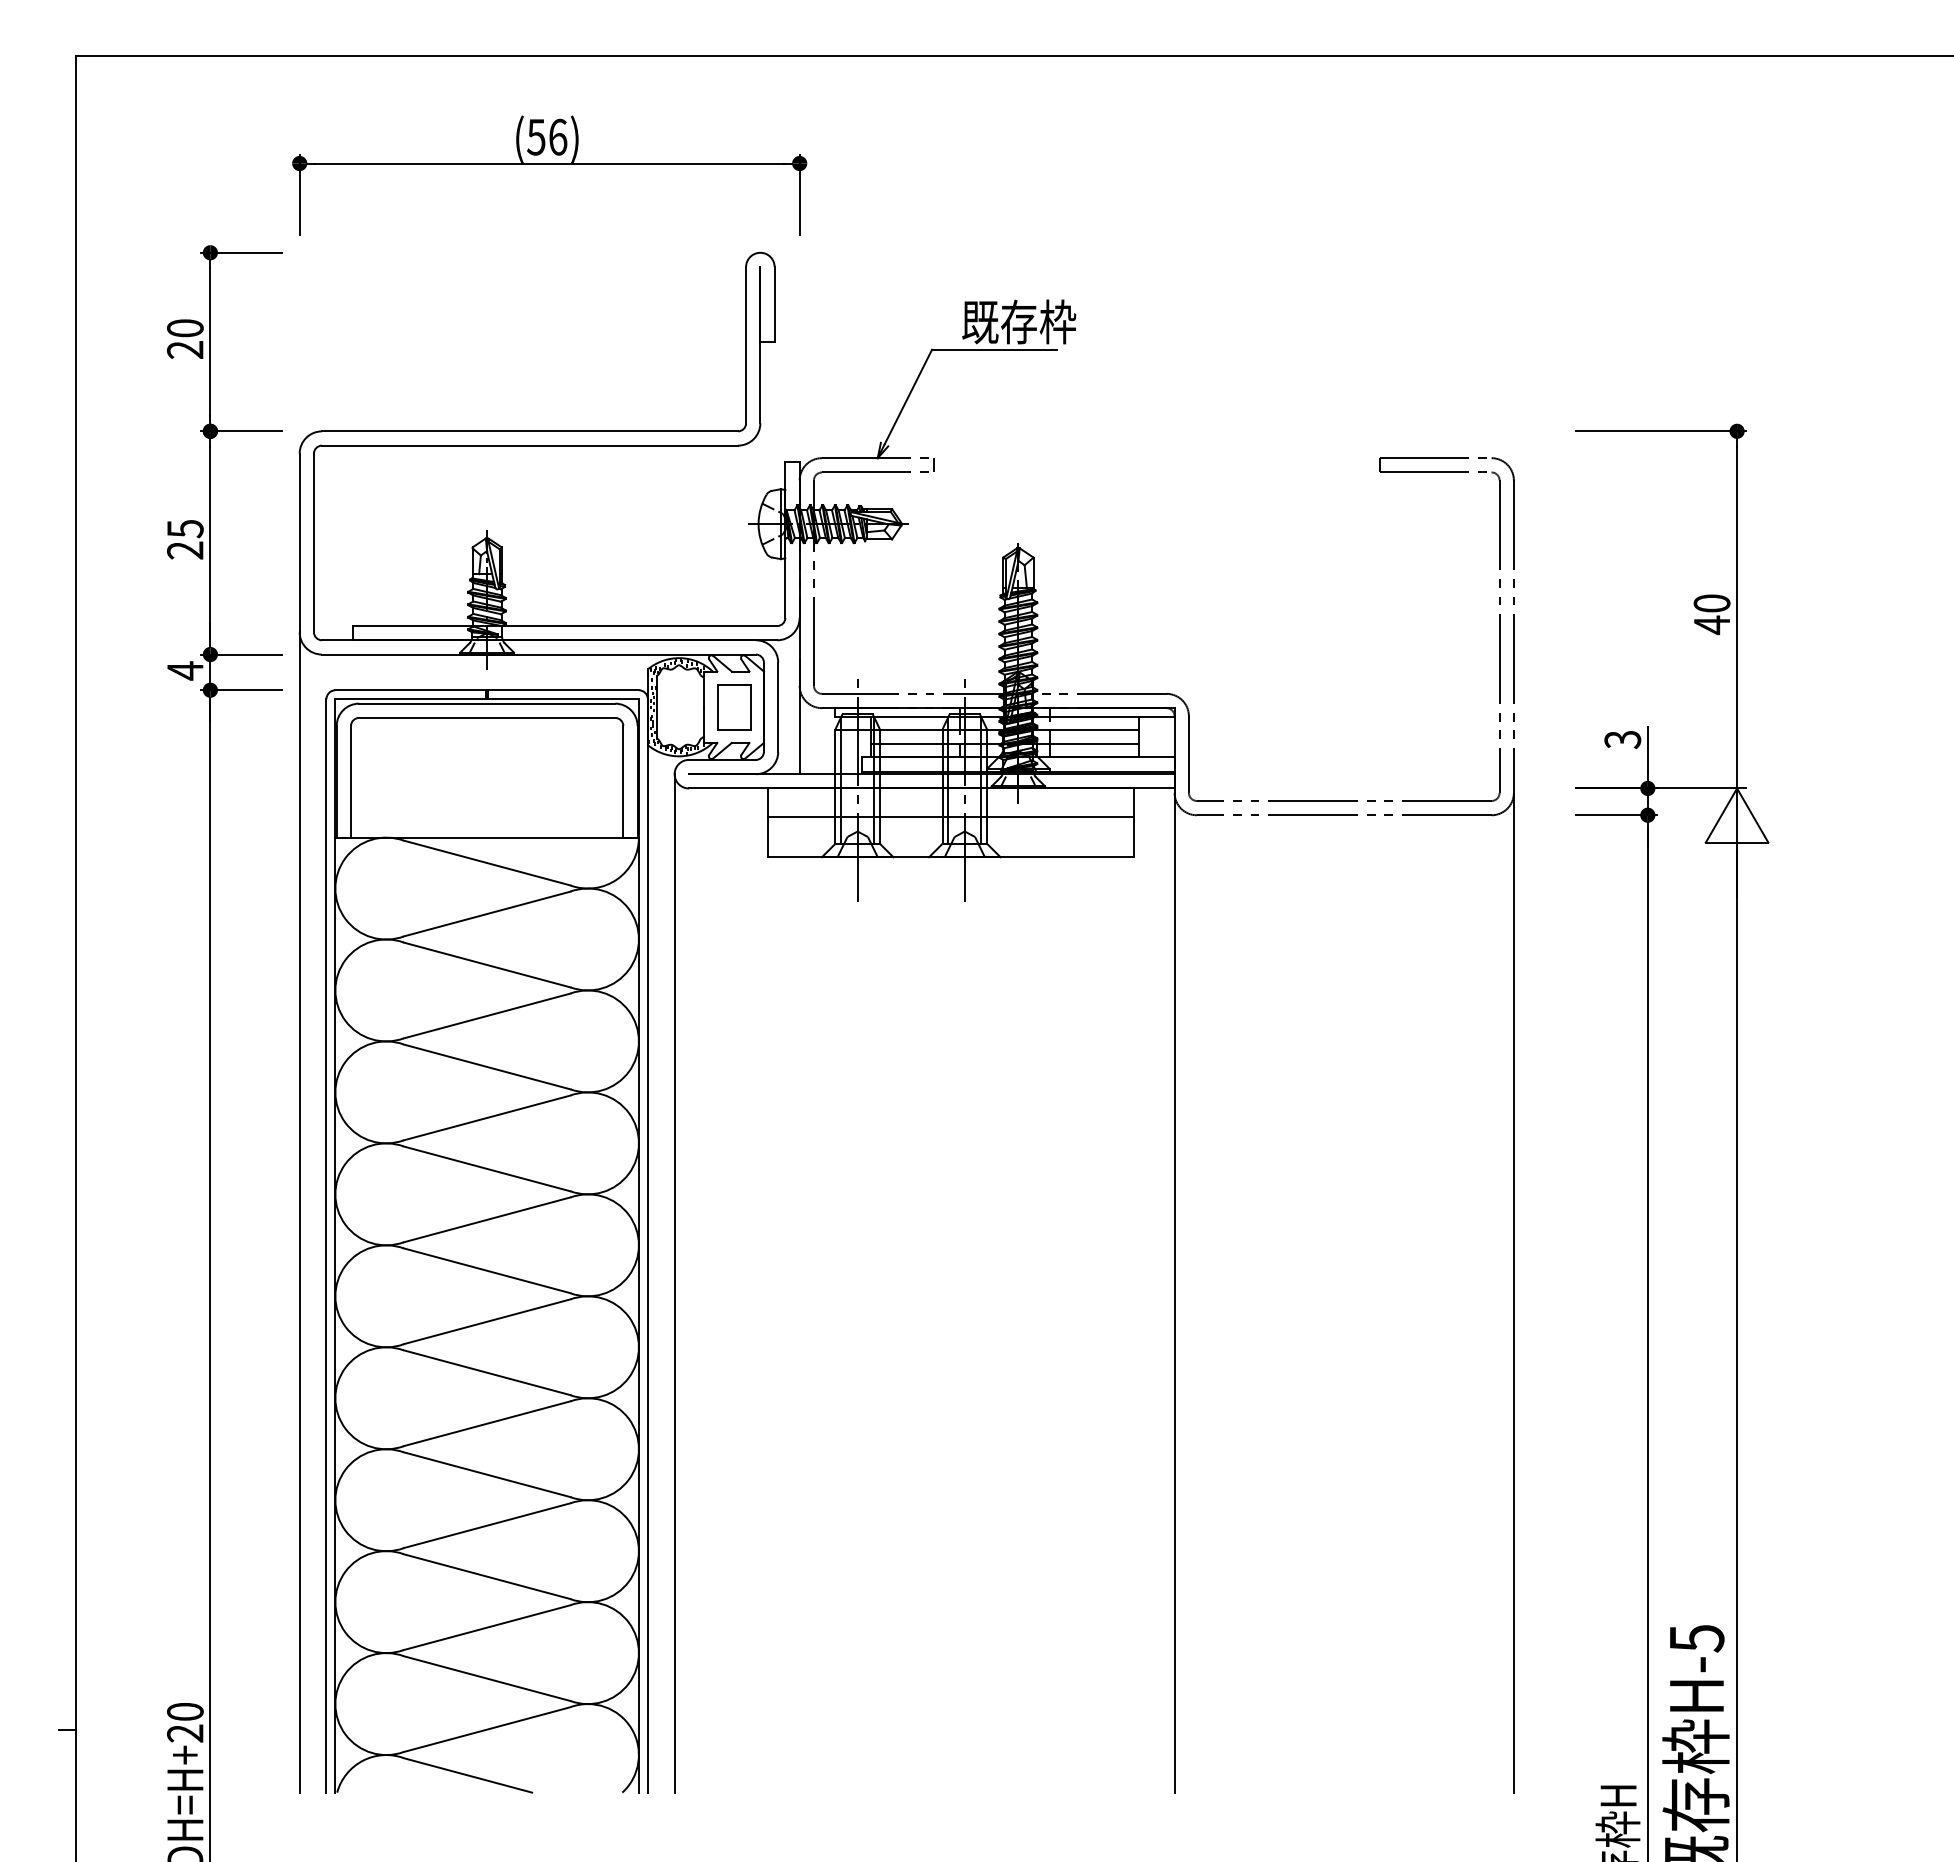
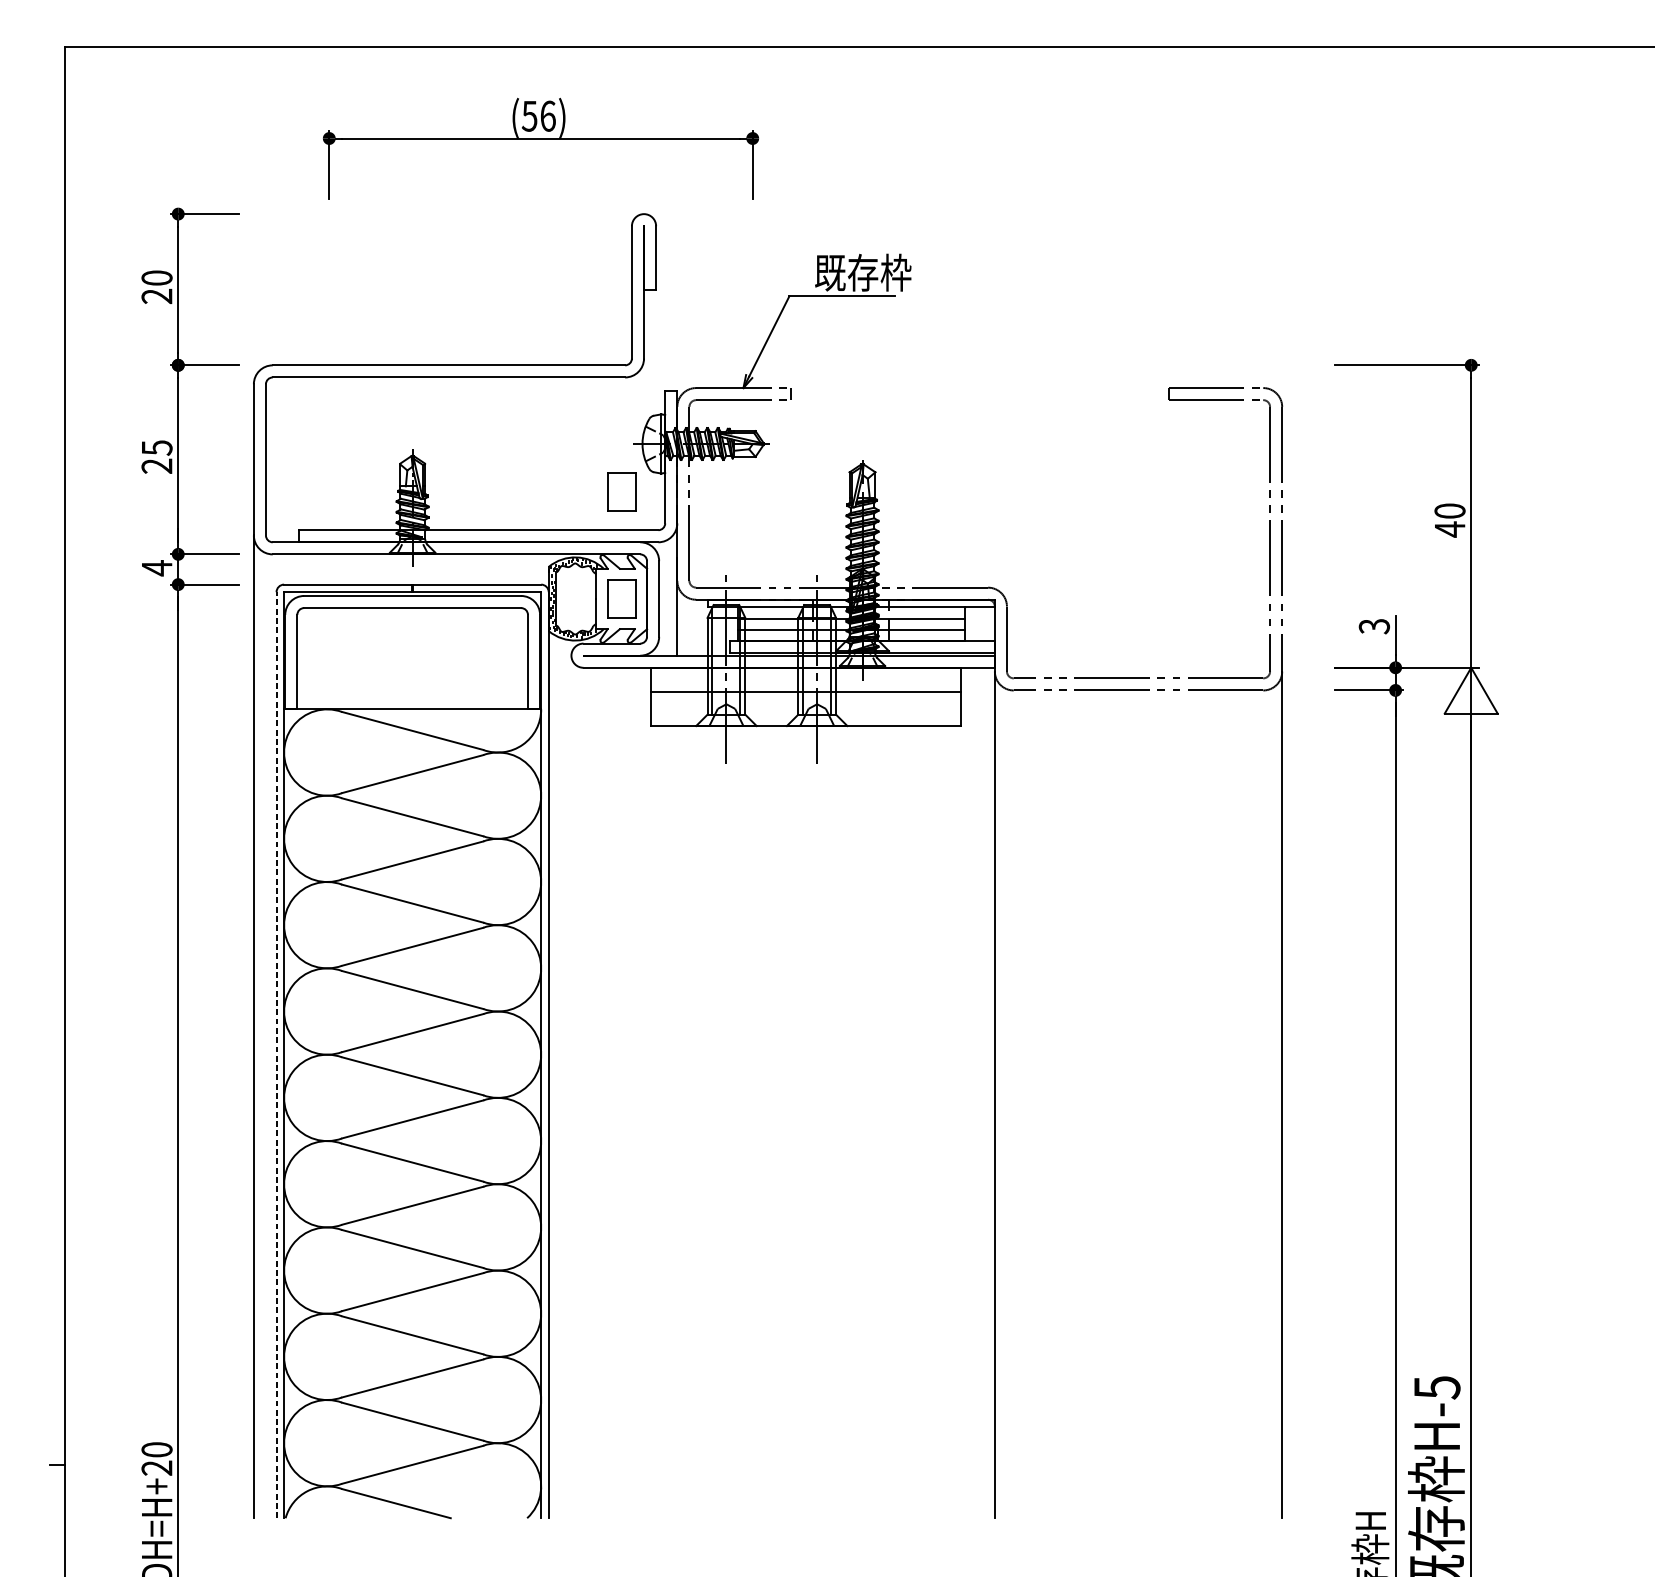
part: (549, 164) -> (540, 139), moved
part: (734, 581) -> (622, 492), added
line: (326, 1245) -> (276, 1054), solid -> dashed
line: (674, 1283) -> (571, 1087), removed

